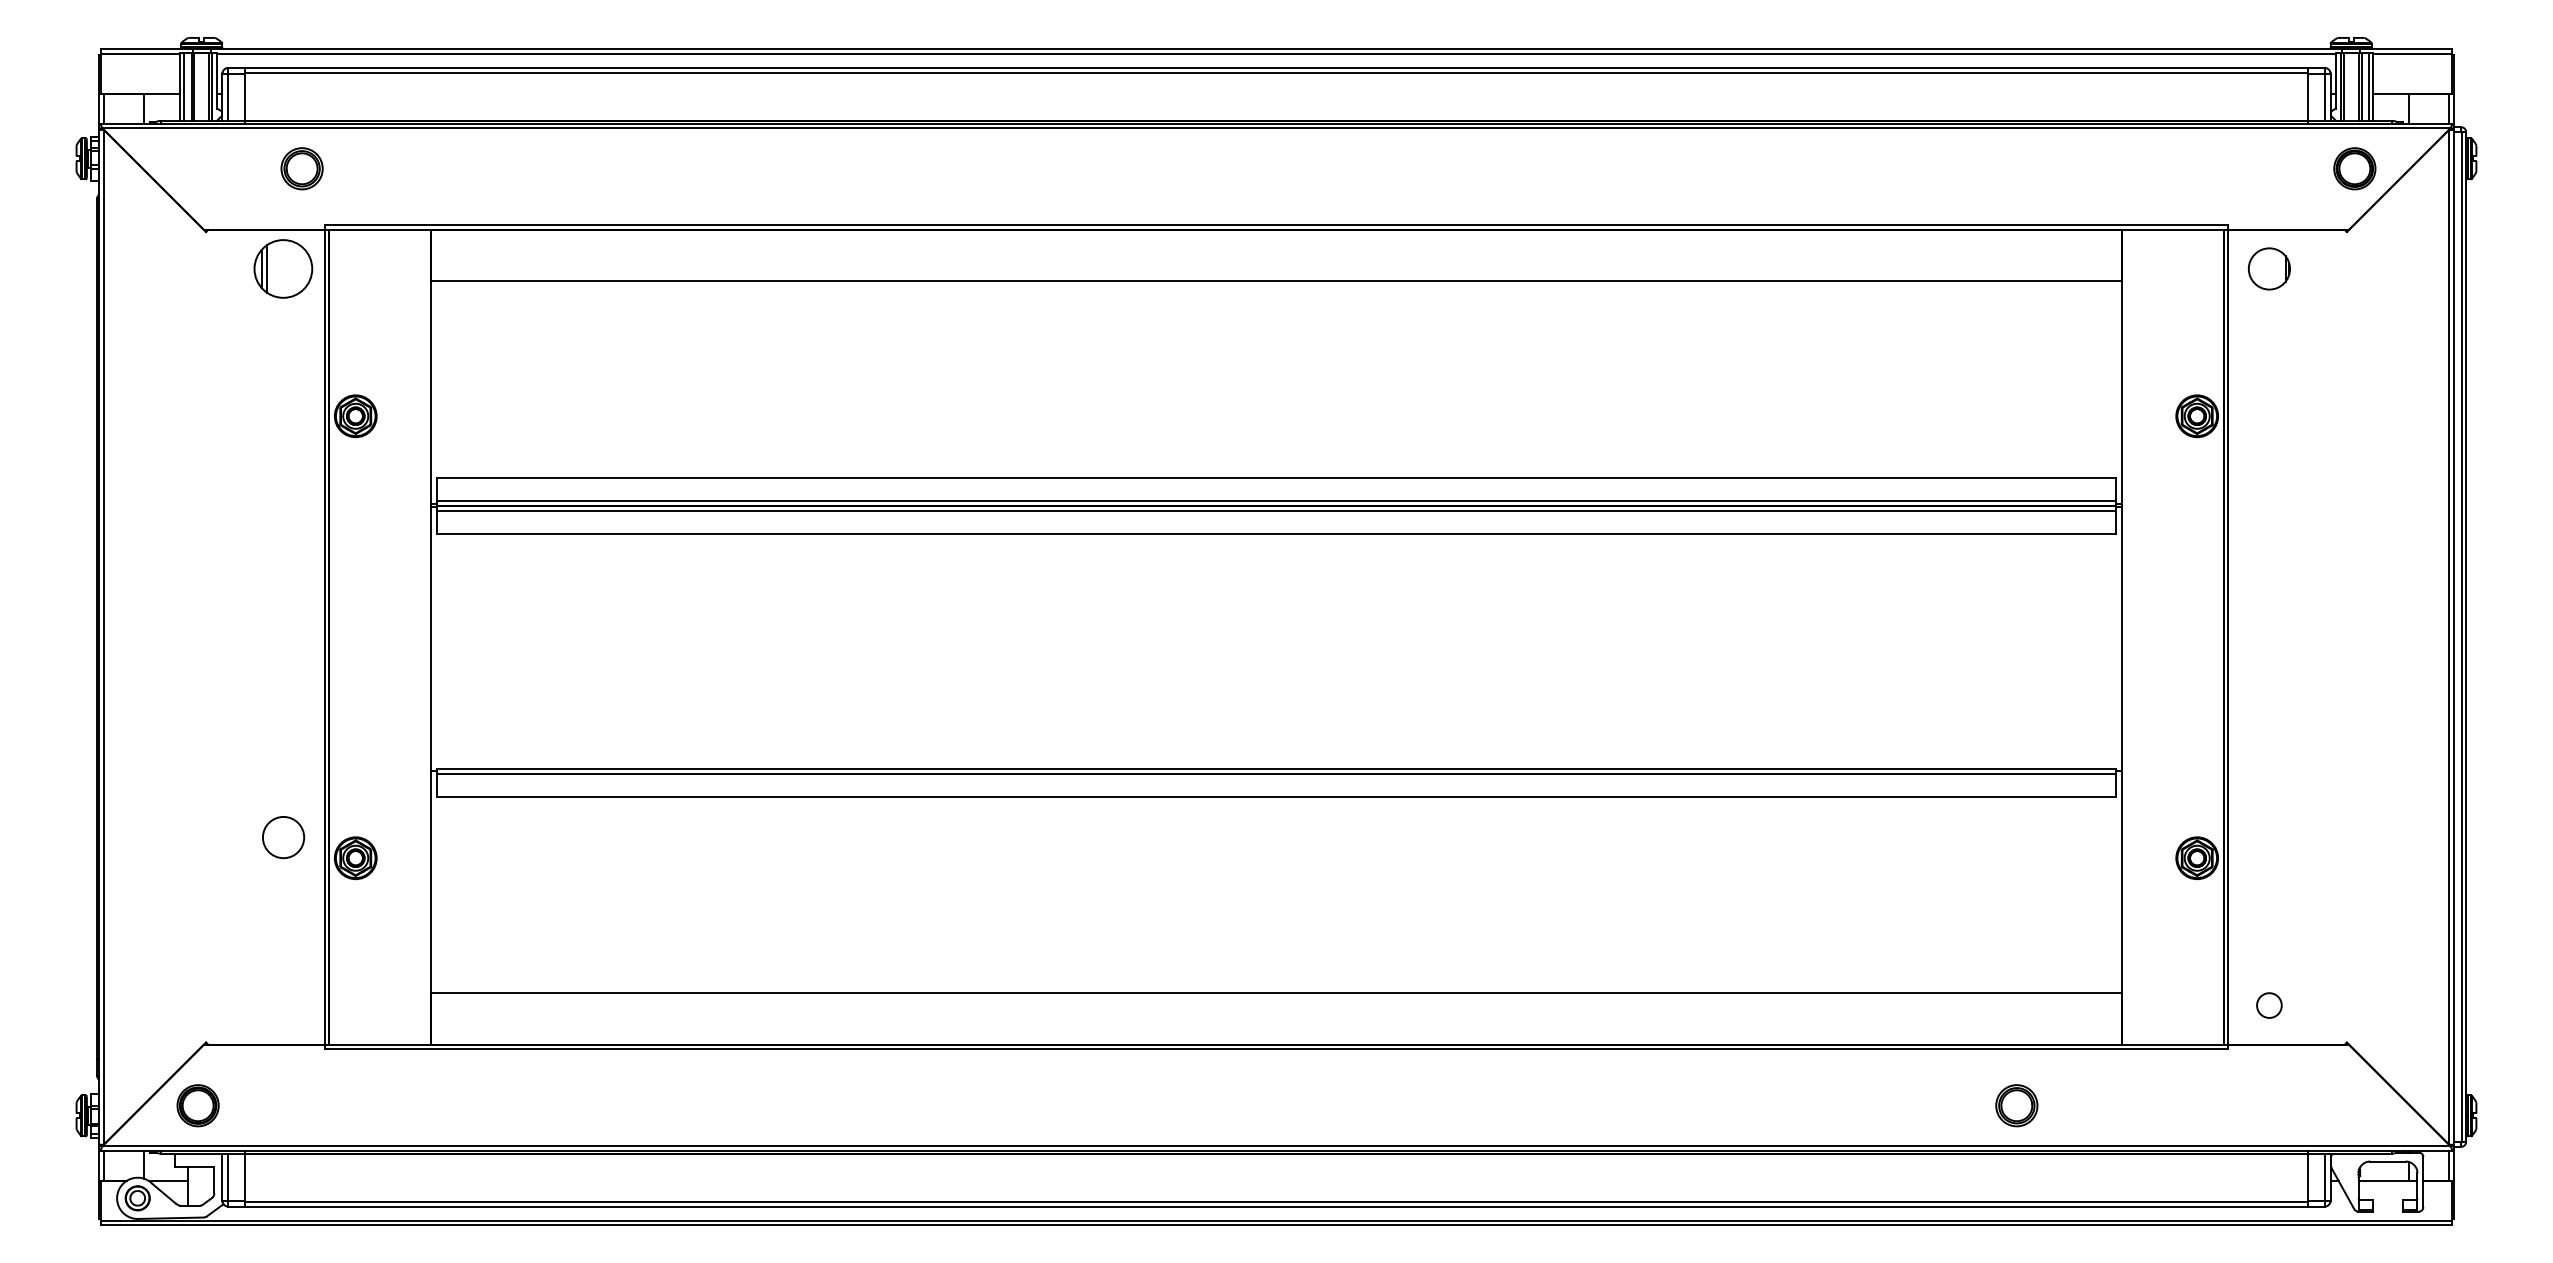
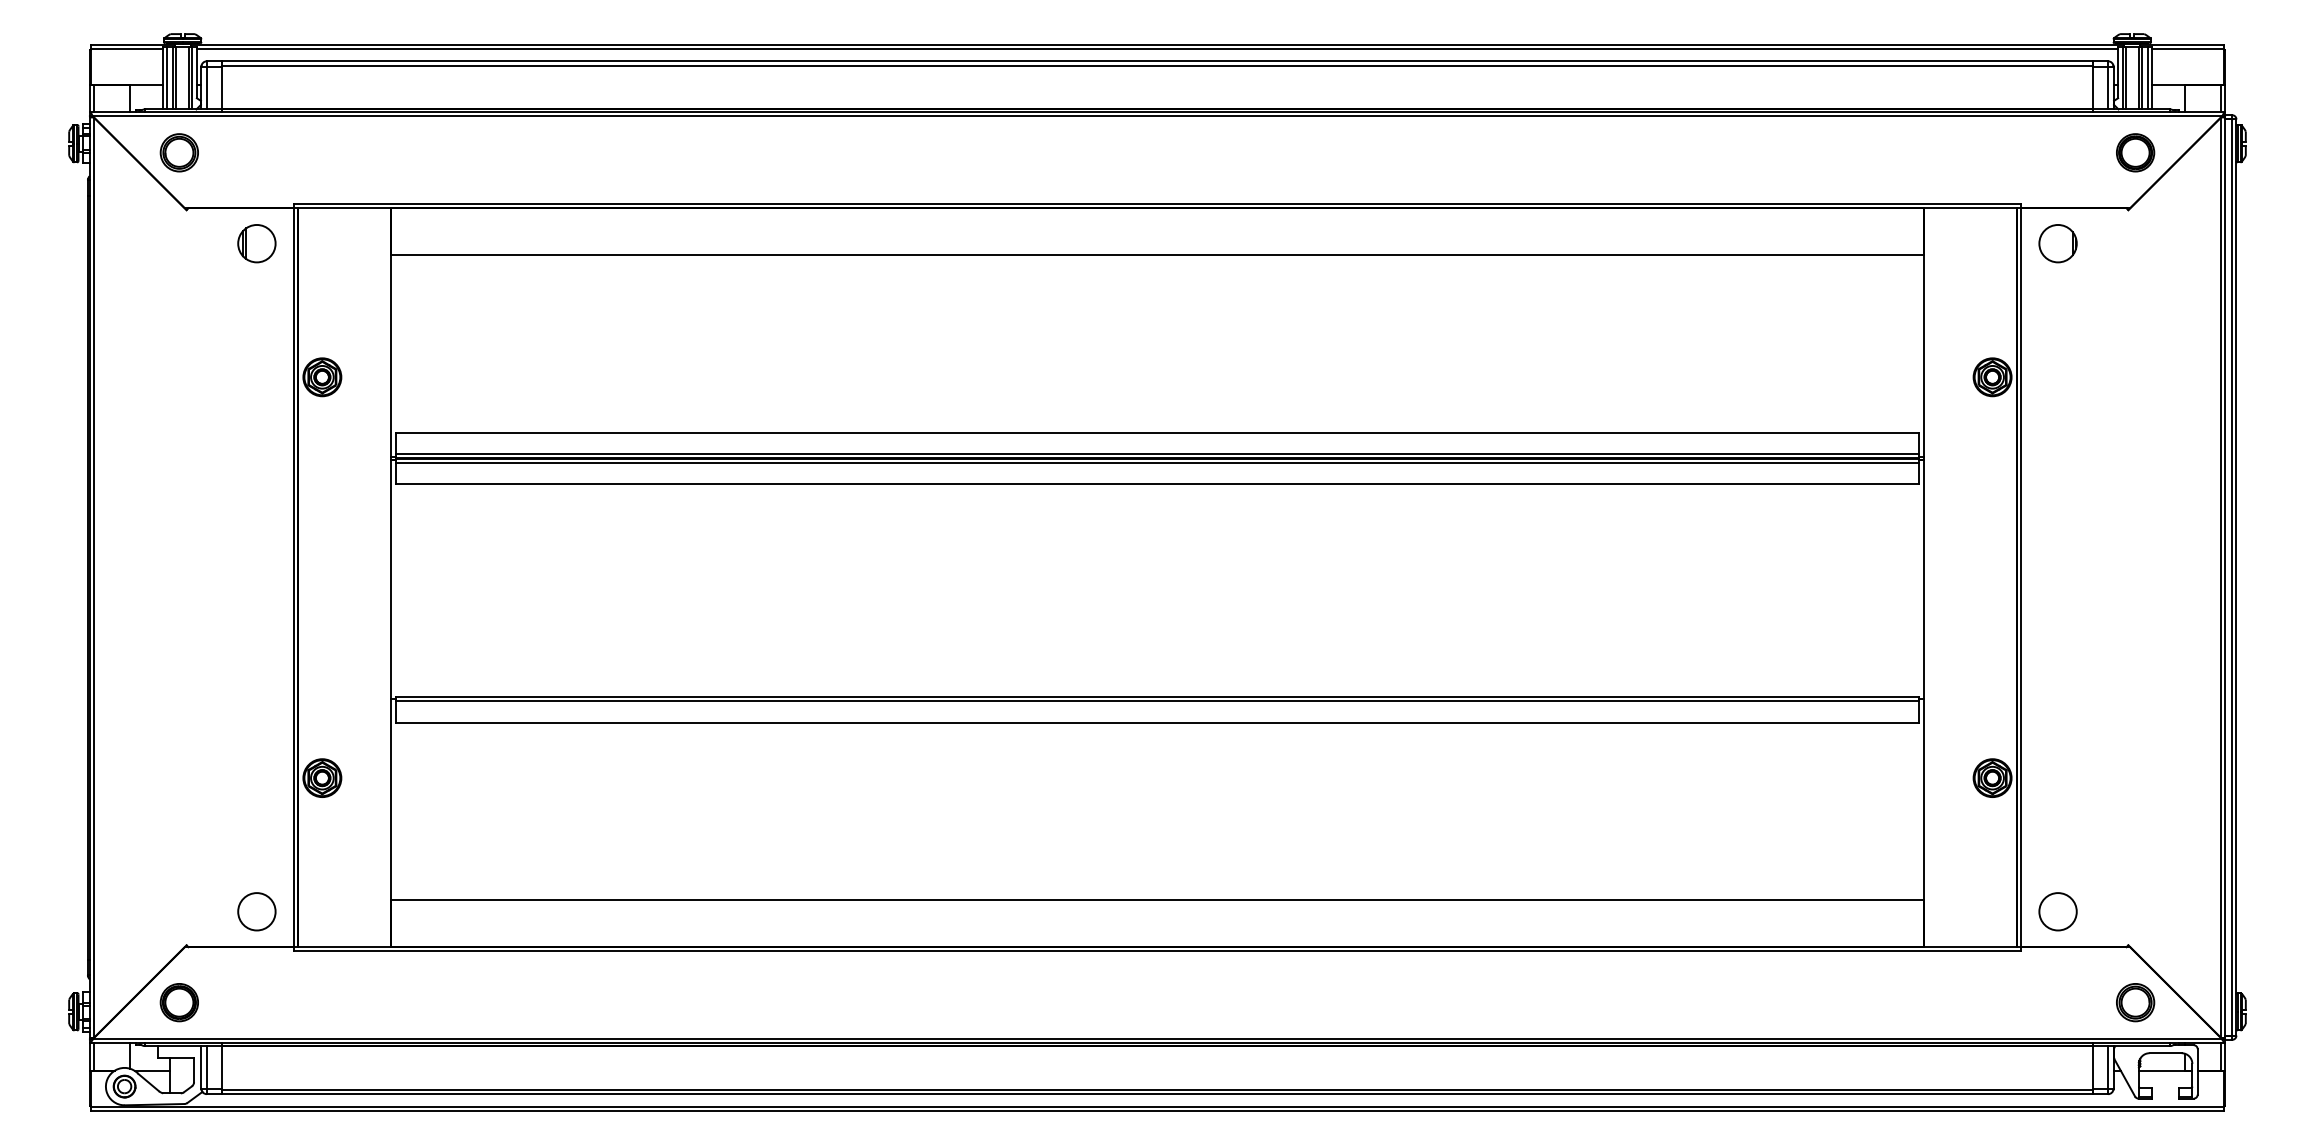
part: (301, 168) -> (178, 152), moved
part: (283, 268) -> (256, 243), size x0.71
circle: (283, 837) -> (256, 911), moved
circle: (2269, 1005) -> (2058, 911), size x1.67
part: (2016, 1105) -> (2135, 1002), moved

